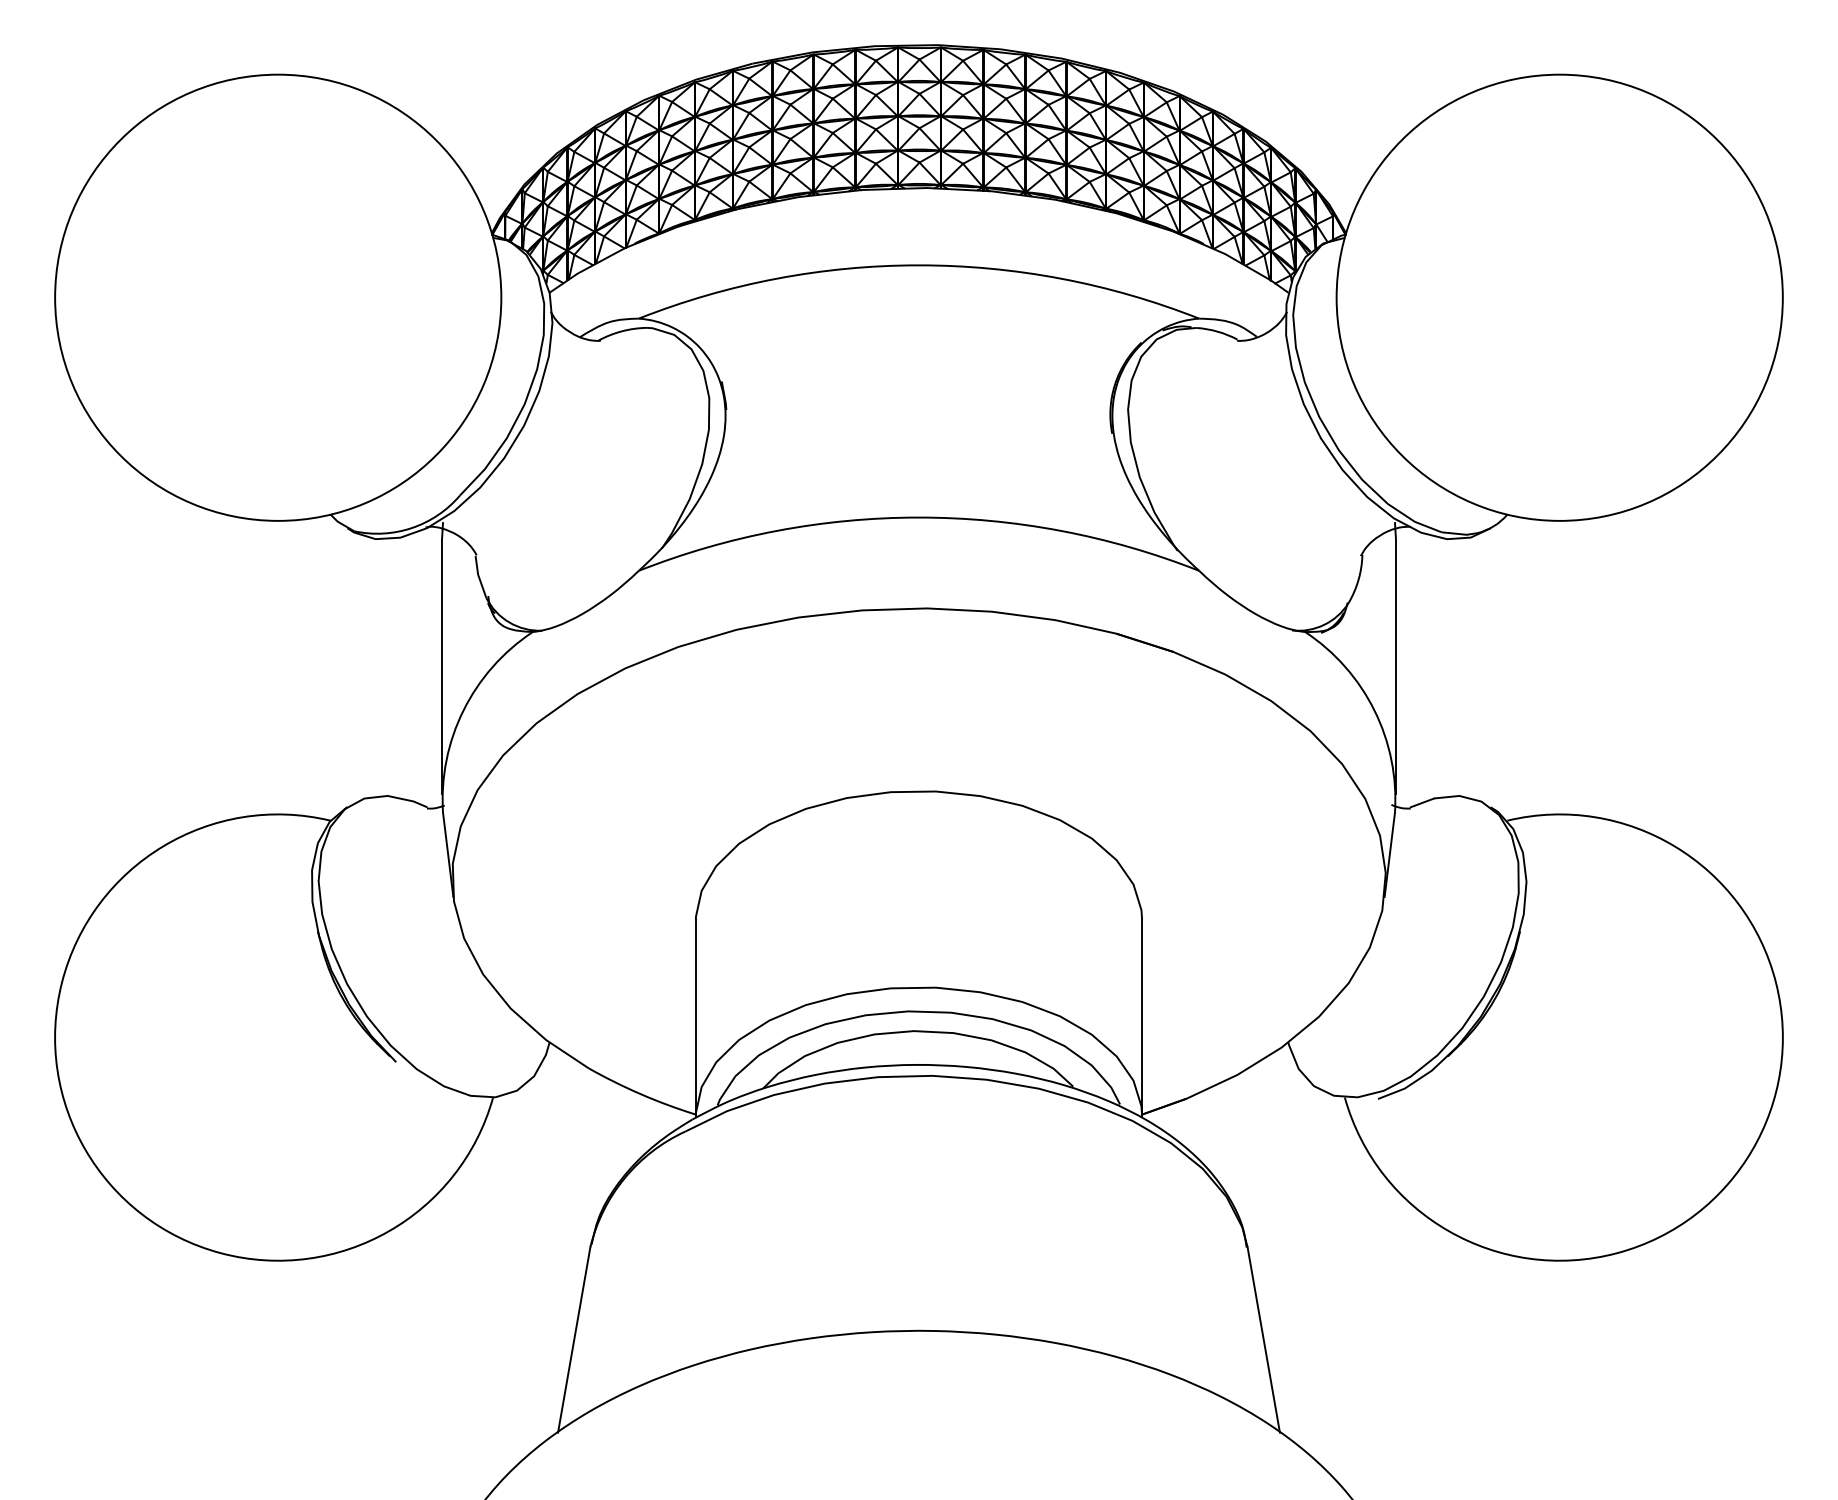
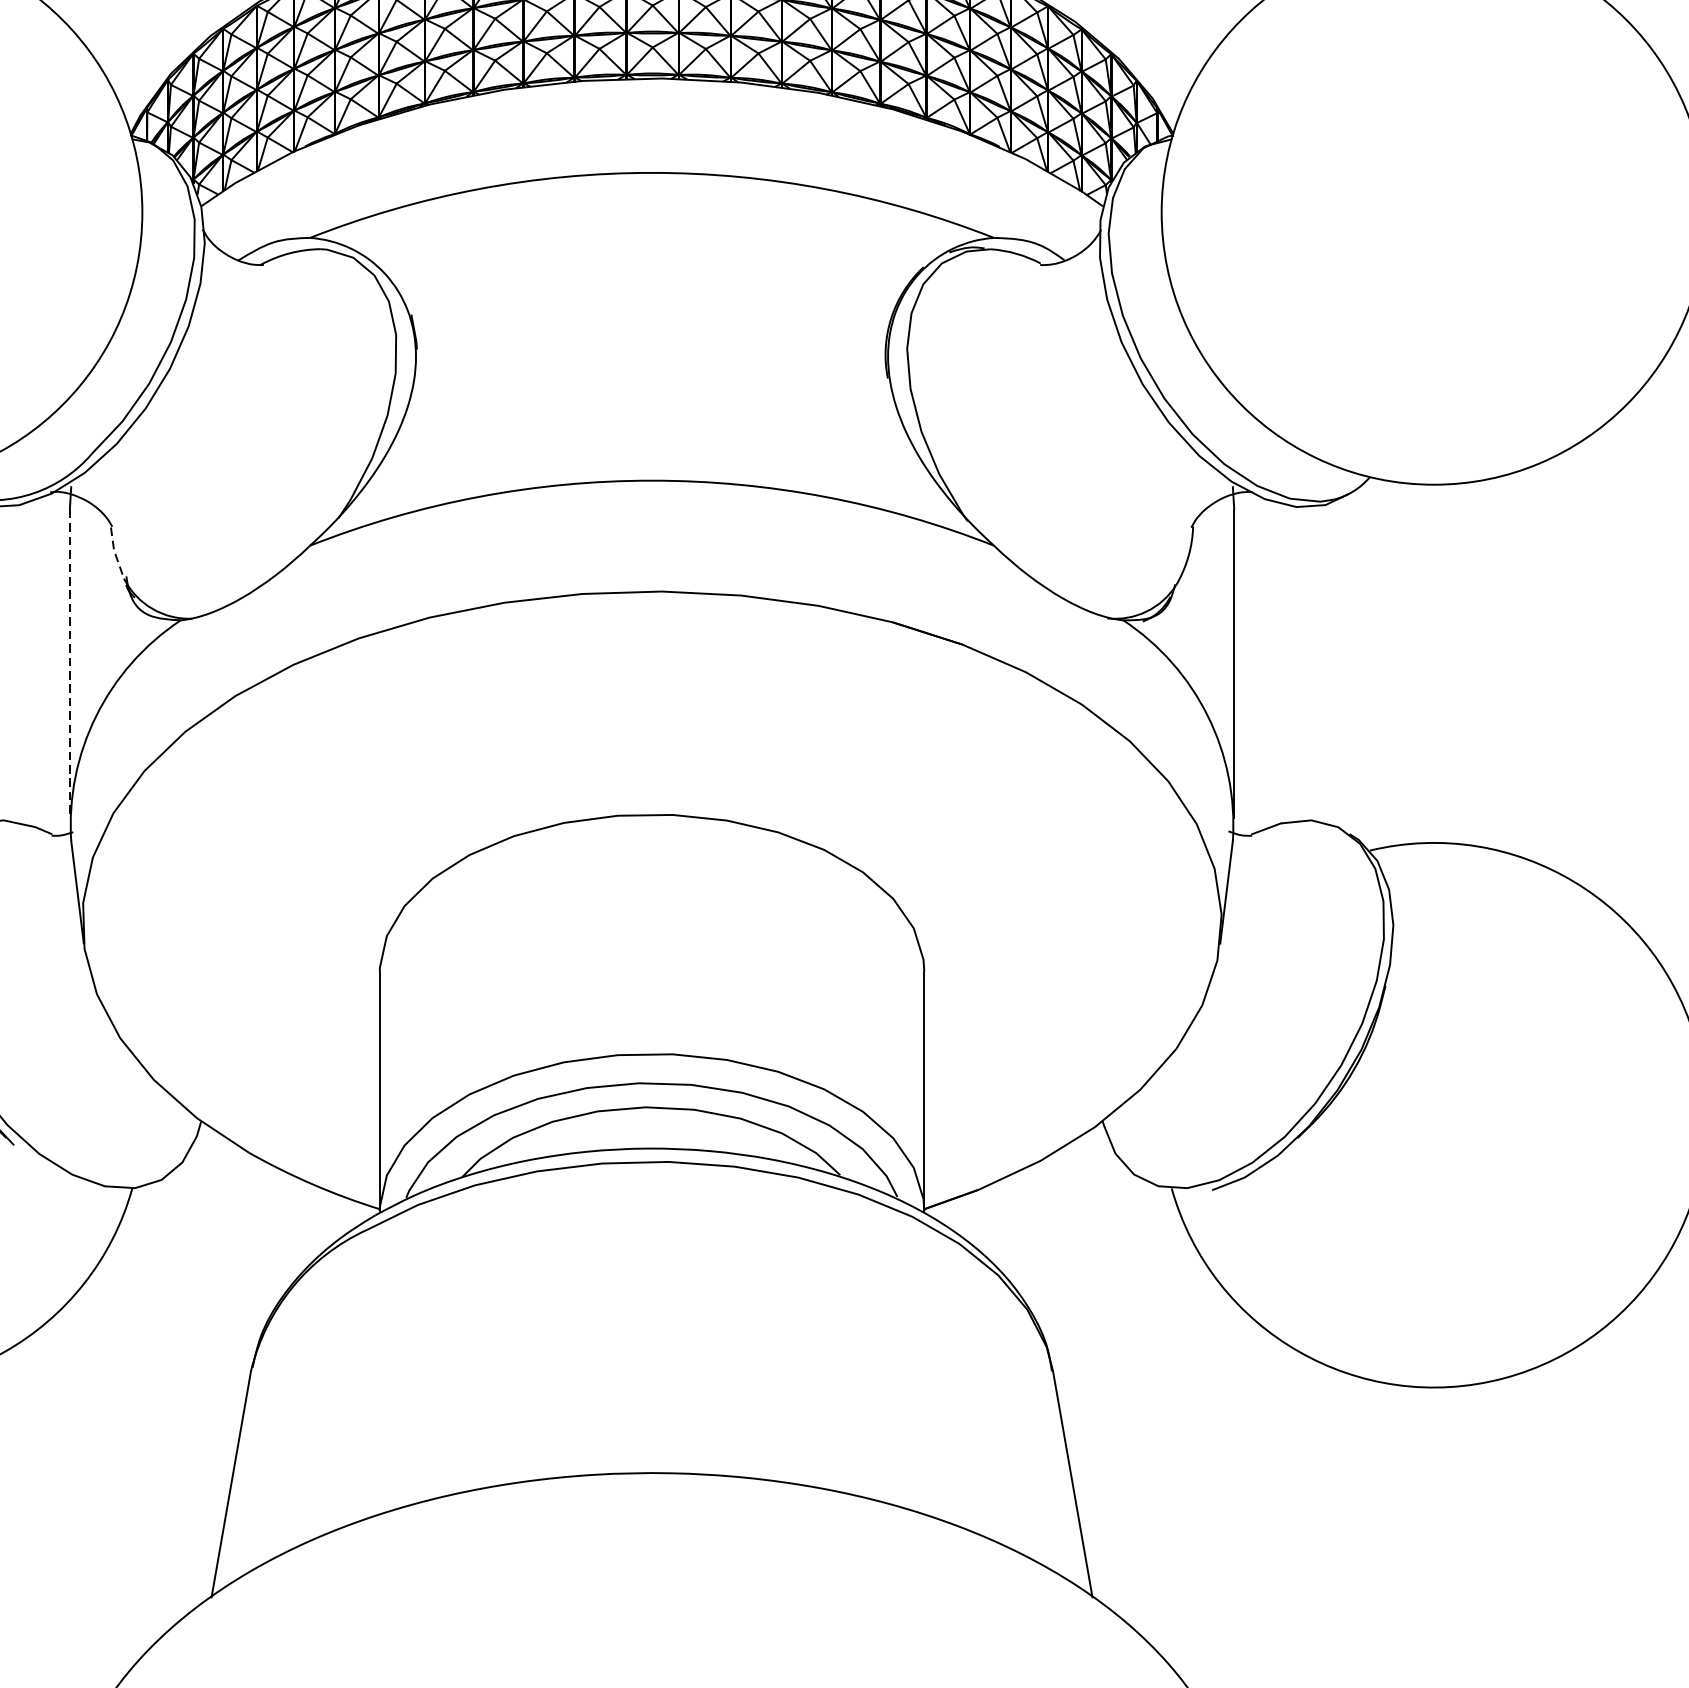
line: (479, 577) -> (115, 553), solid -> dashed
line: (441, 668) -> (69, 664), solid -> dashed

